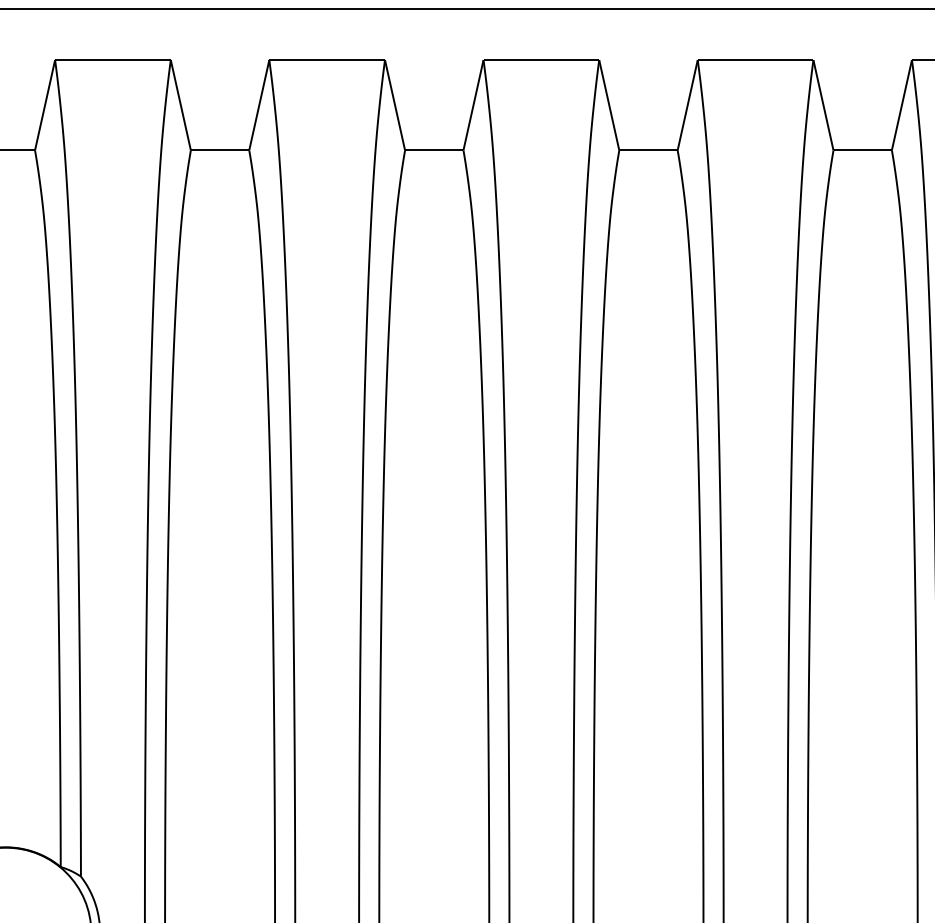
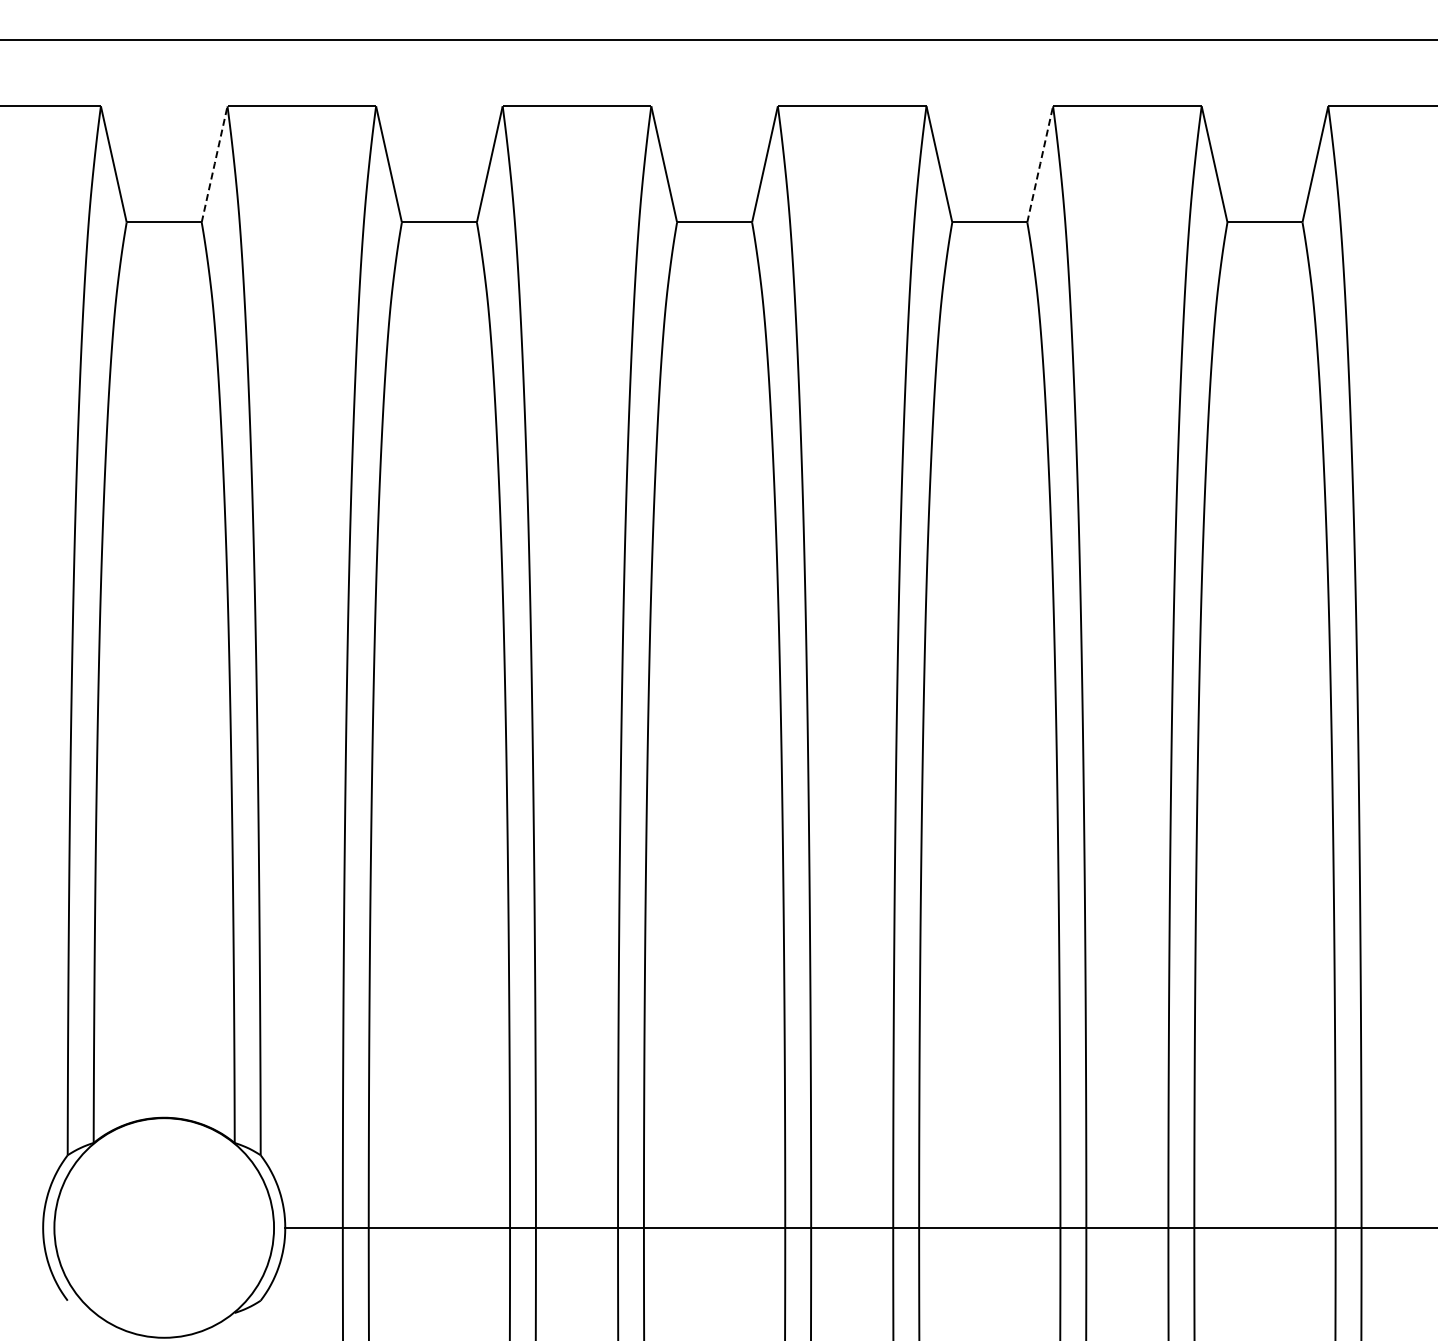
line: (45, 105) -> (214, 164), solid -> dashed
line: (687, 105) -> (1040, 164), solid -> dashed

